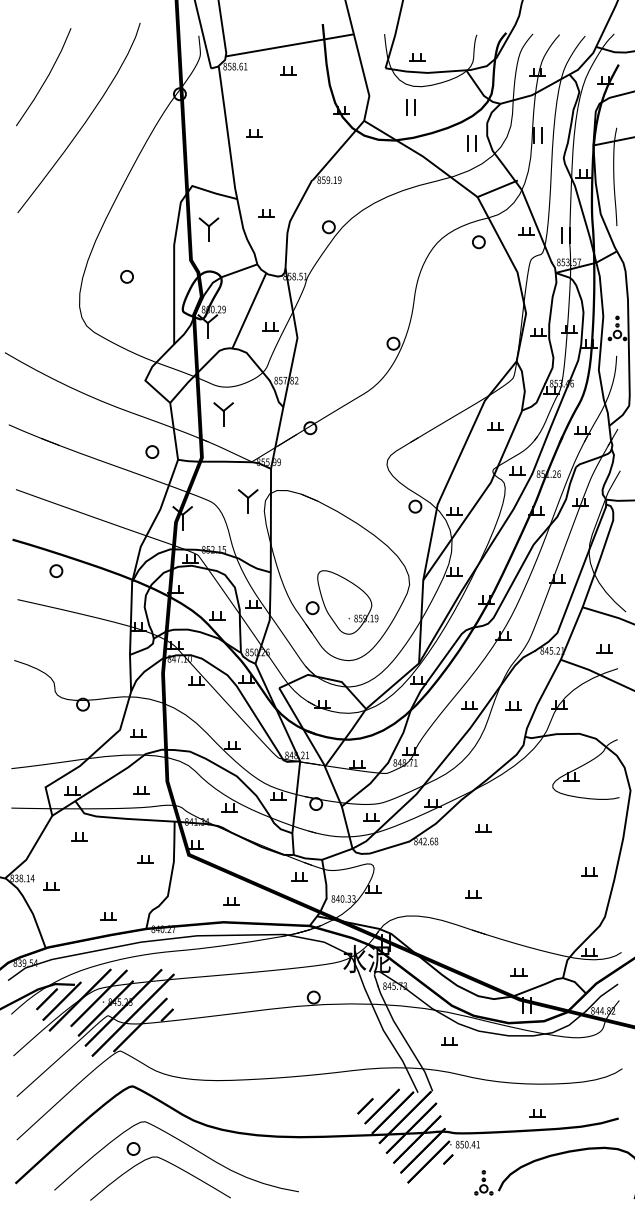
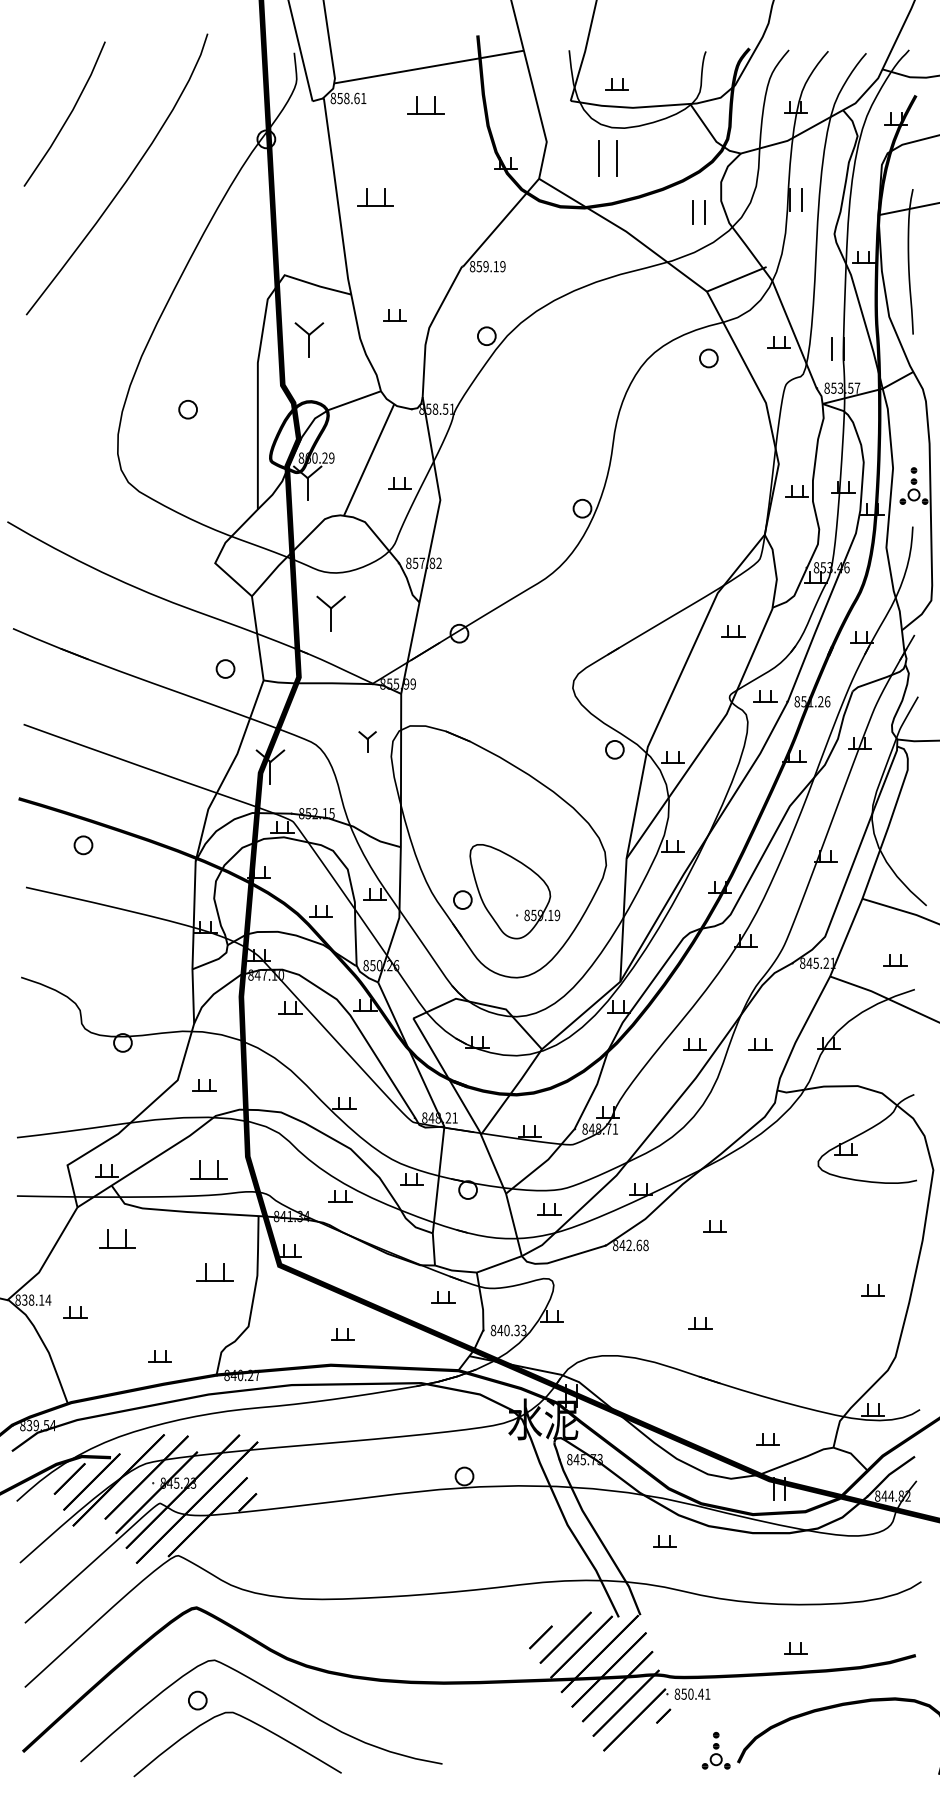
part: (288, 70) -> (427, 104), size x1.6
part: (410, 107) -> (607, 158), size x1.6
part: (254, 133) -> (376, 197), size x1.6
part: (248, 501) -> (367, 742), size x0.6
part: (141, 790) -> (209, 1169), size x1.6
part: (79, 836) -> (117, 1238), size x1.6
part: (145, 859) -> (215, 1272), size x1.6

